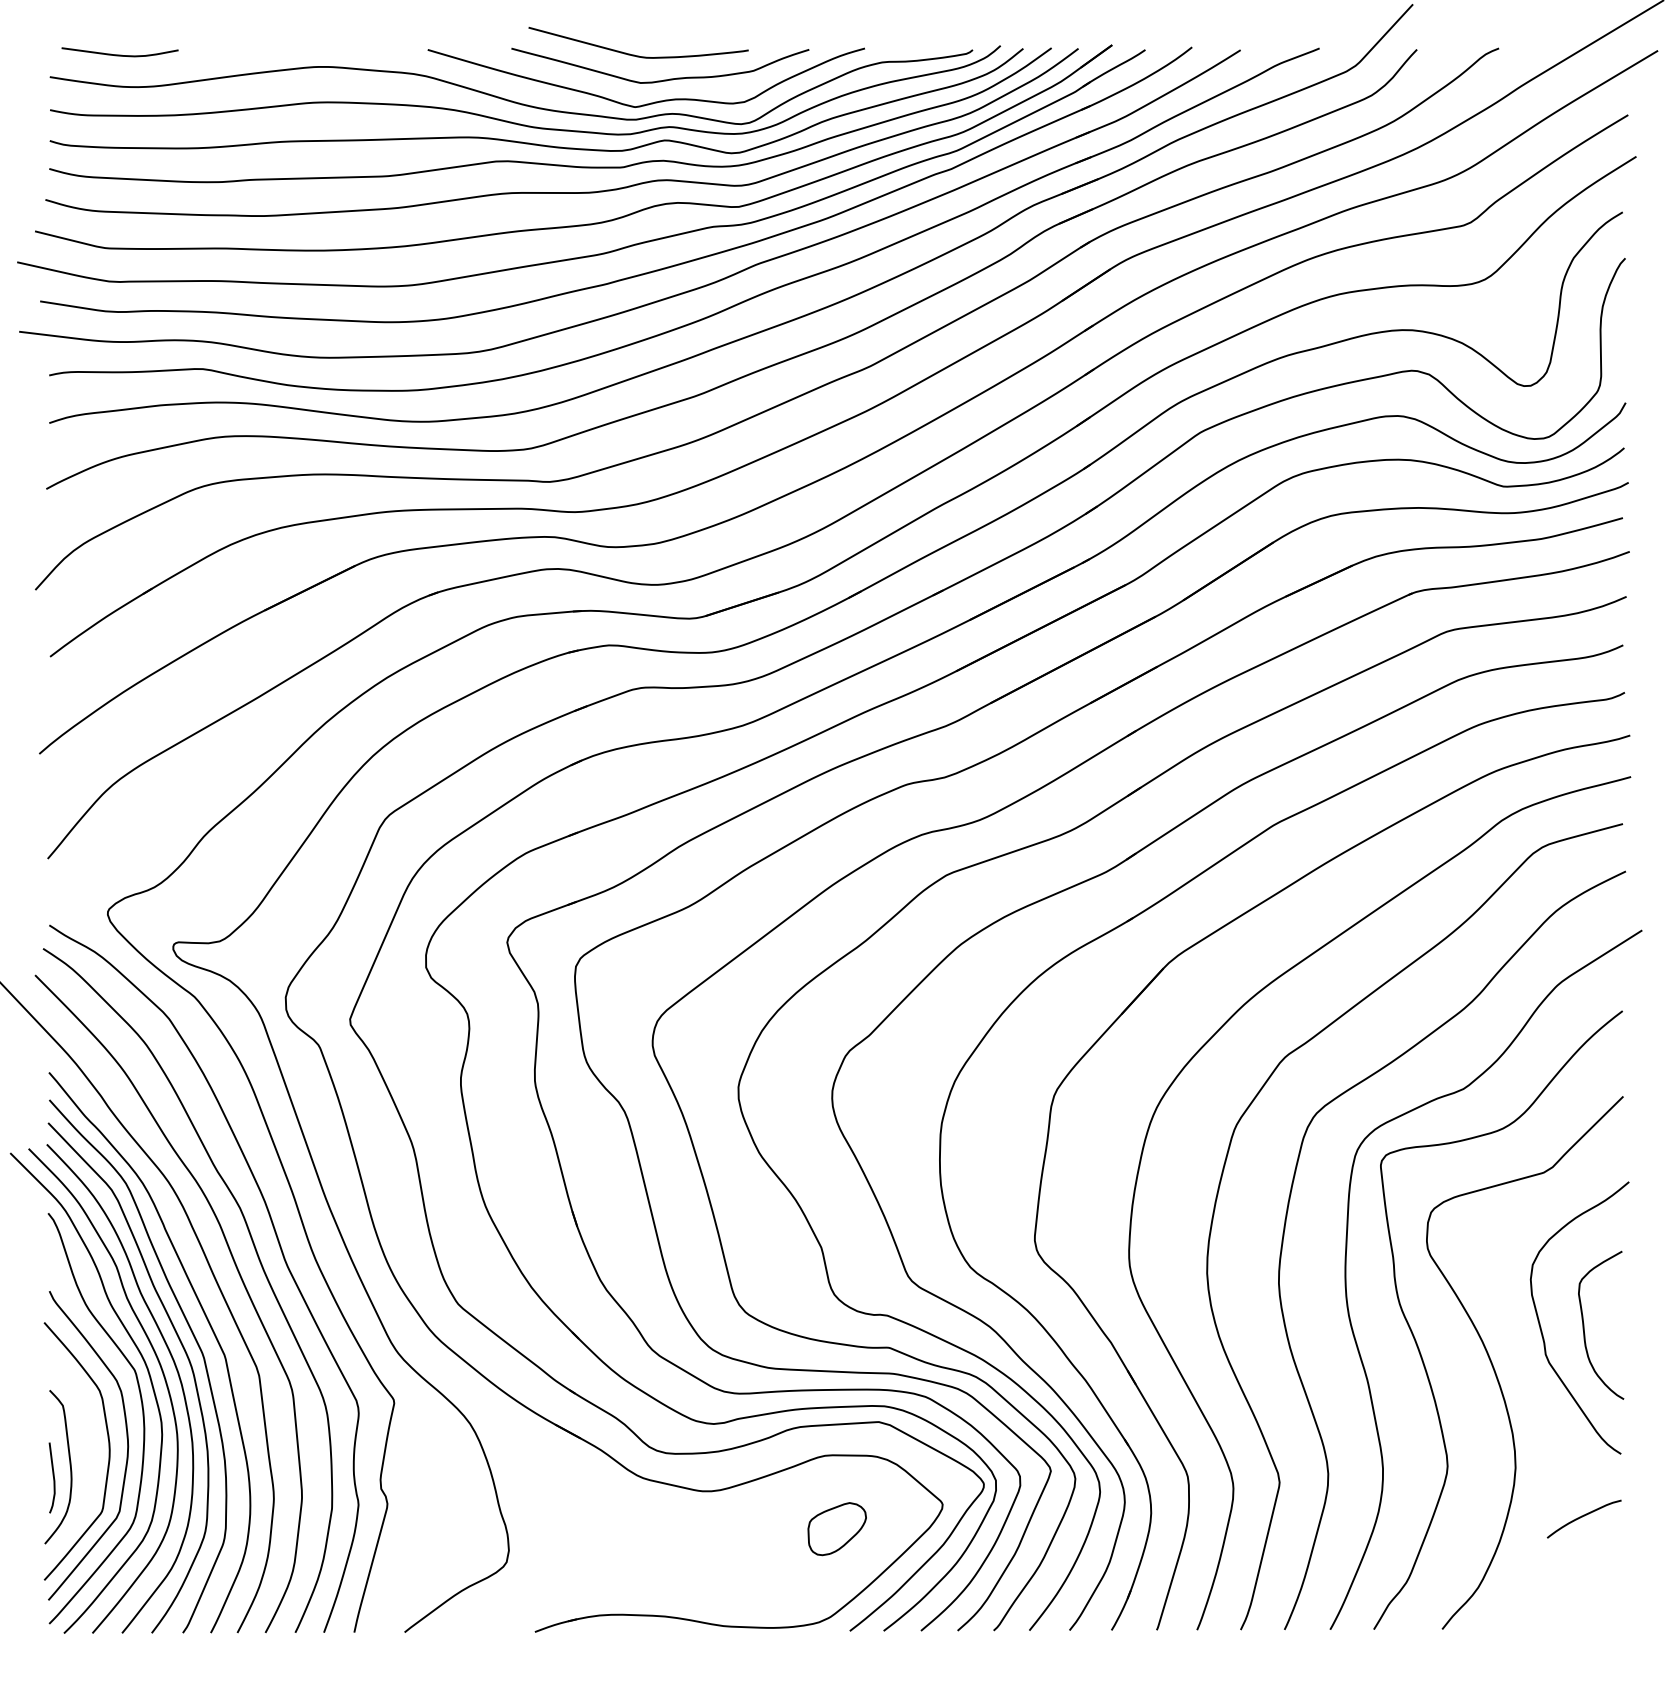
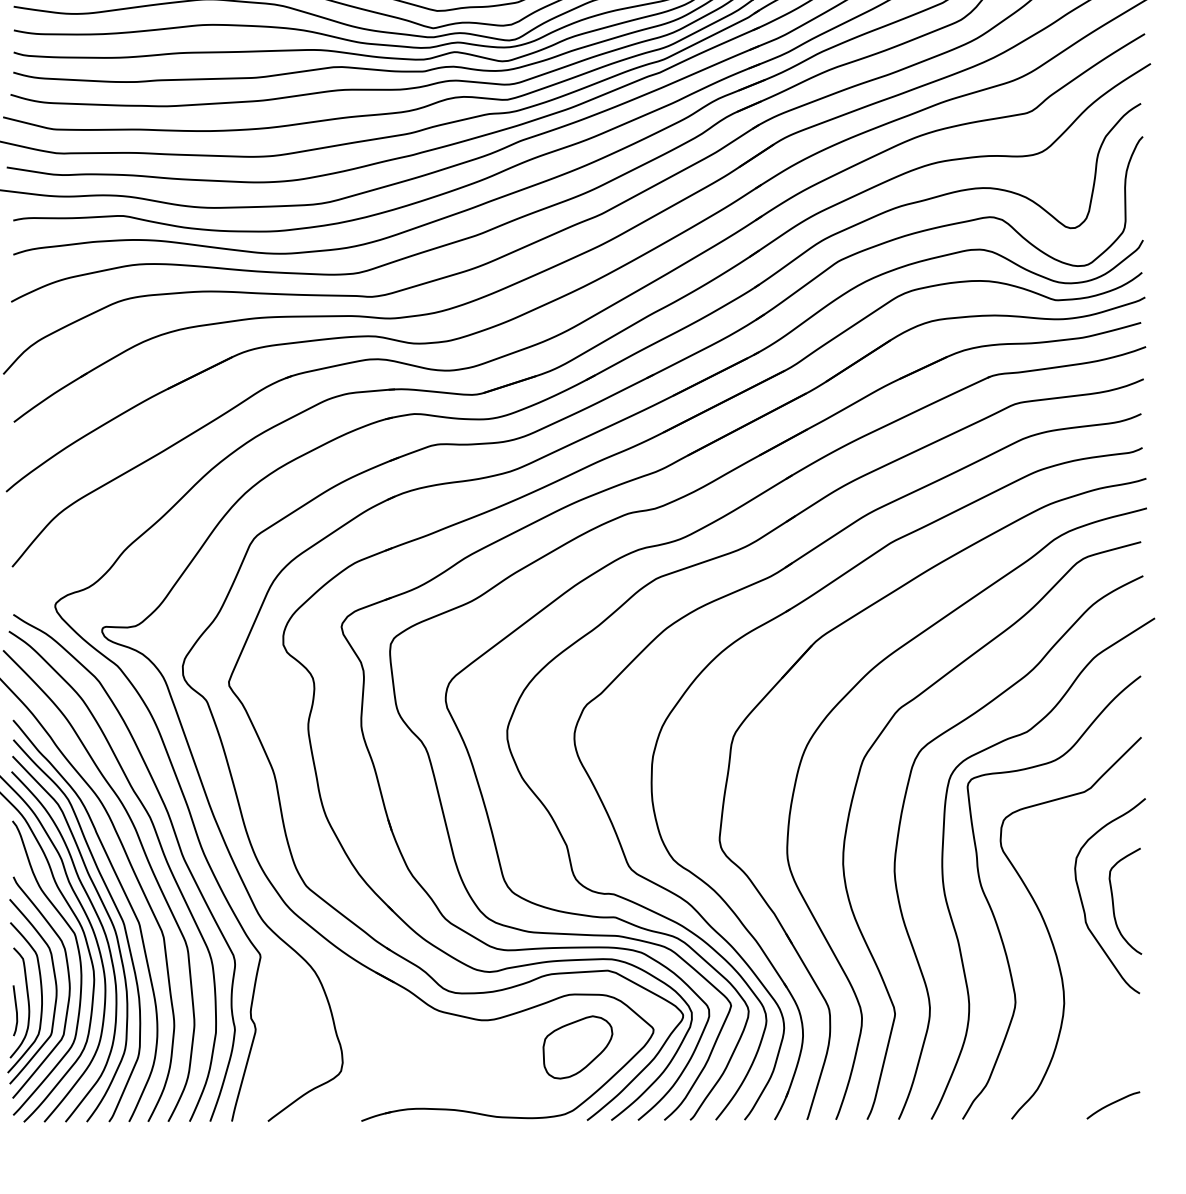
curve: (88, 1459) -> (41, 997), added
curve: (1584, 1516) -> (1113, 1103), moved
part: (837, 1528) -> (578, 1046), size x1.67

